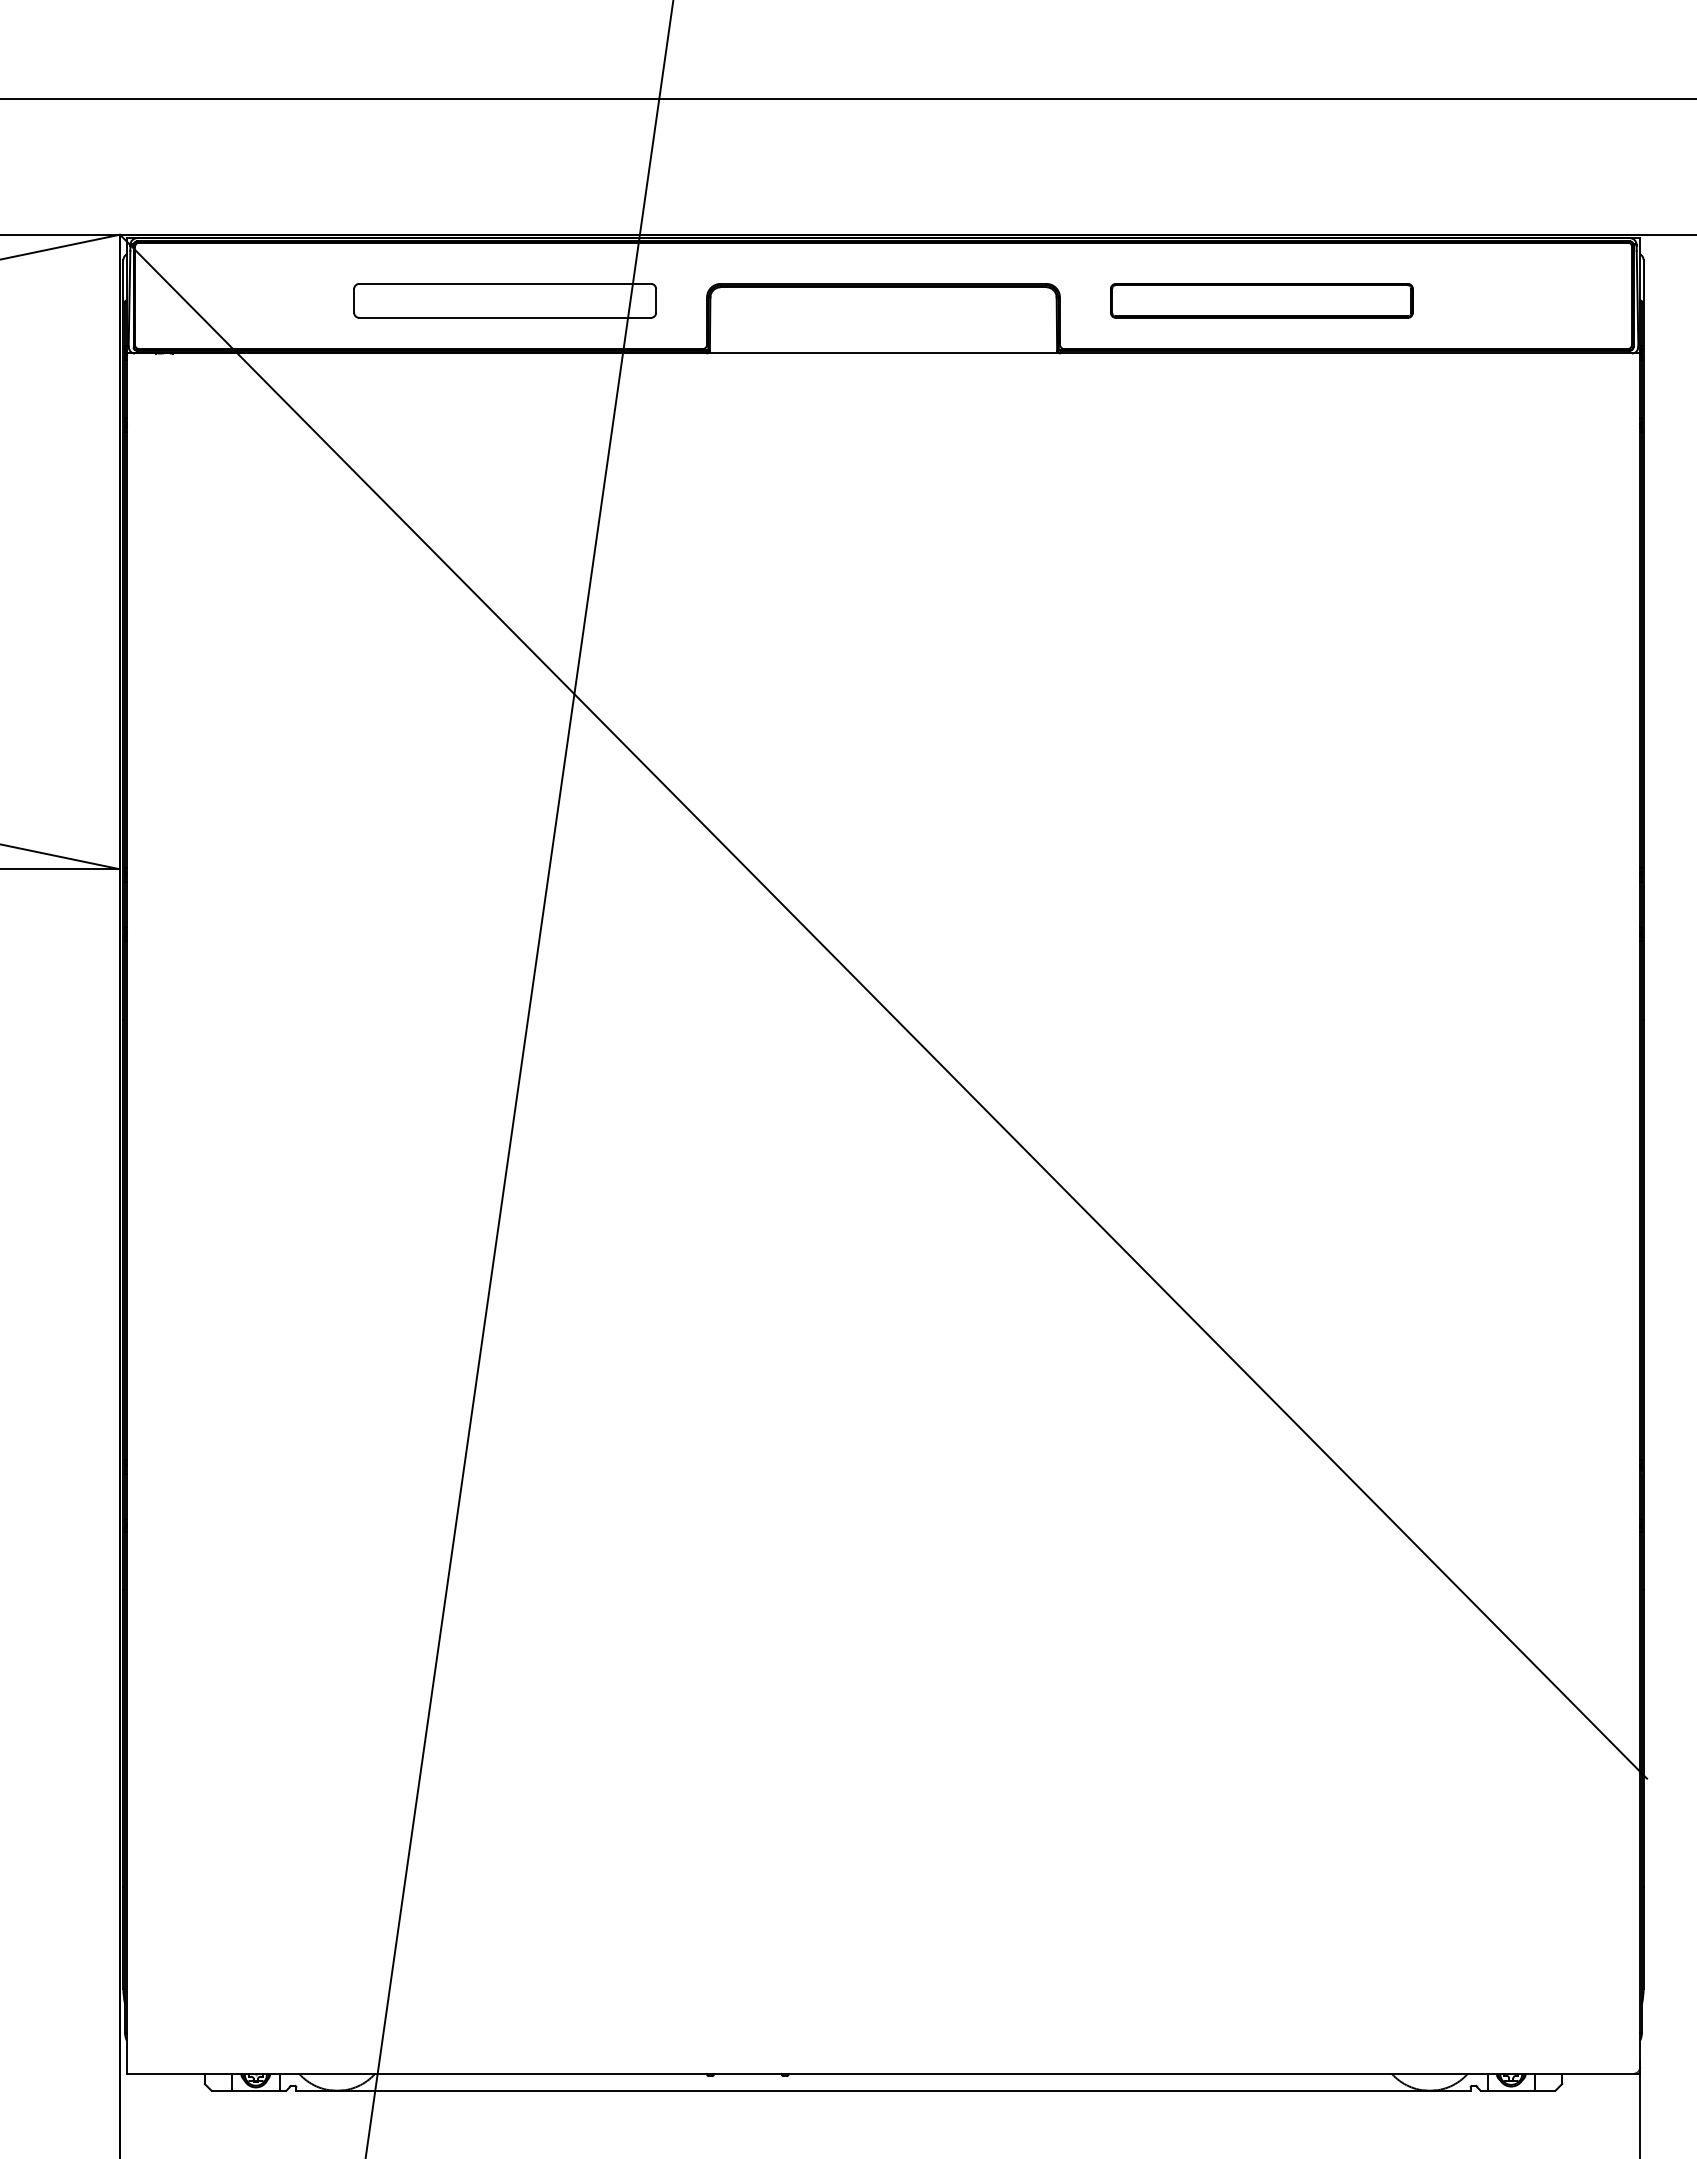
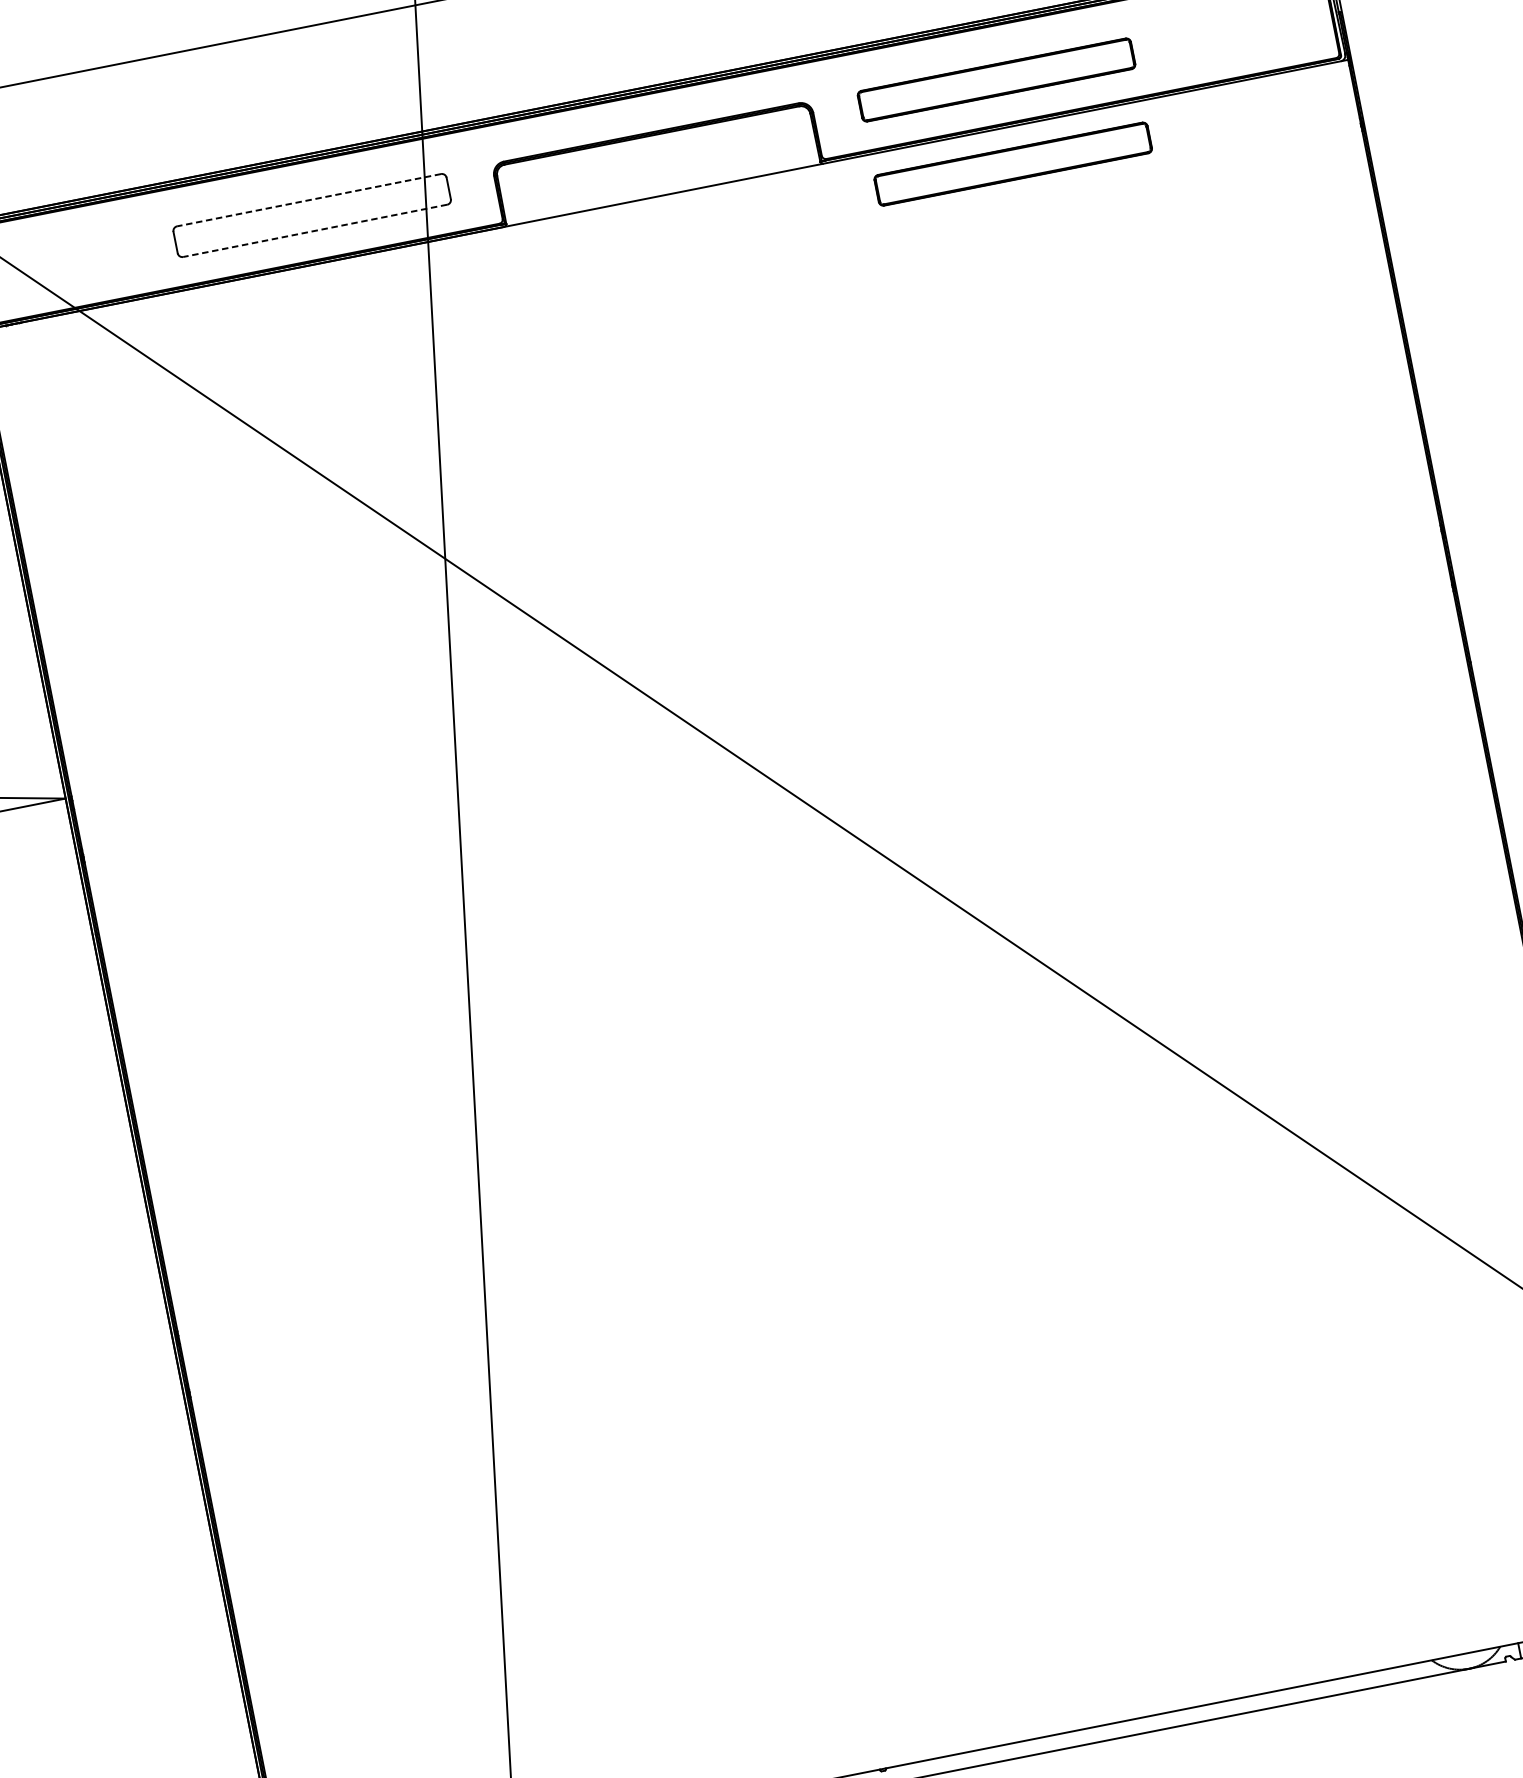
line: (505, 283) -> (309, 199), solid -> dashed
line: (505, 317) -> (315, 230), solid -> dashed
part: (1261, 393) -> (1012, 163), added

